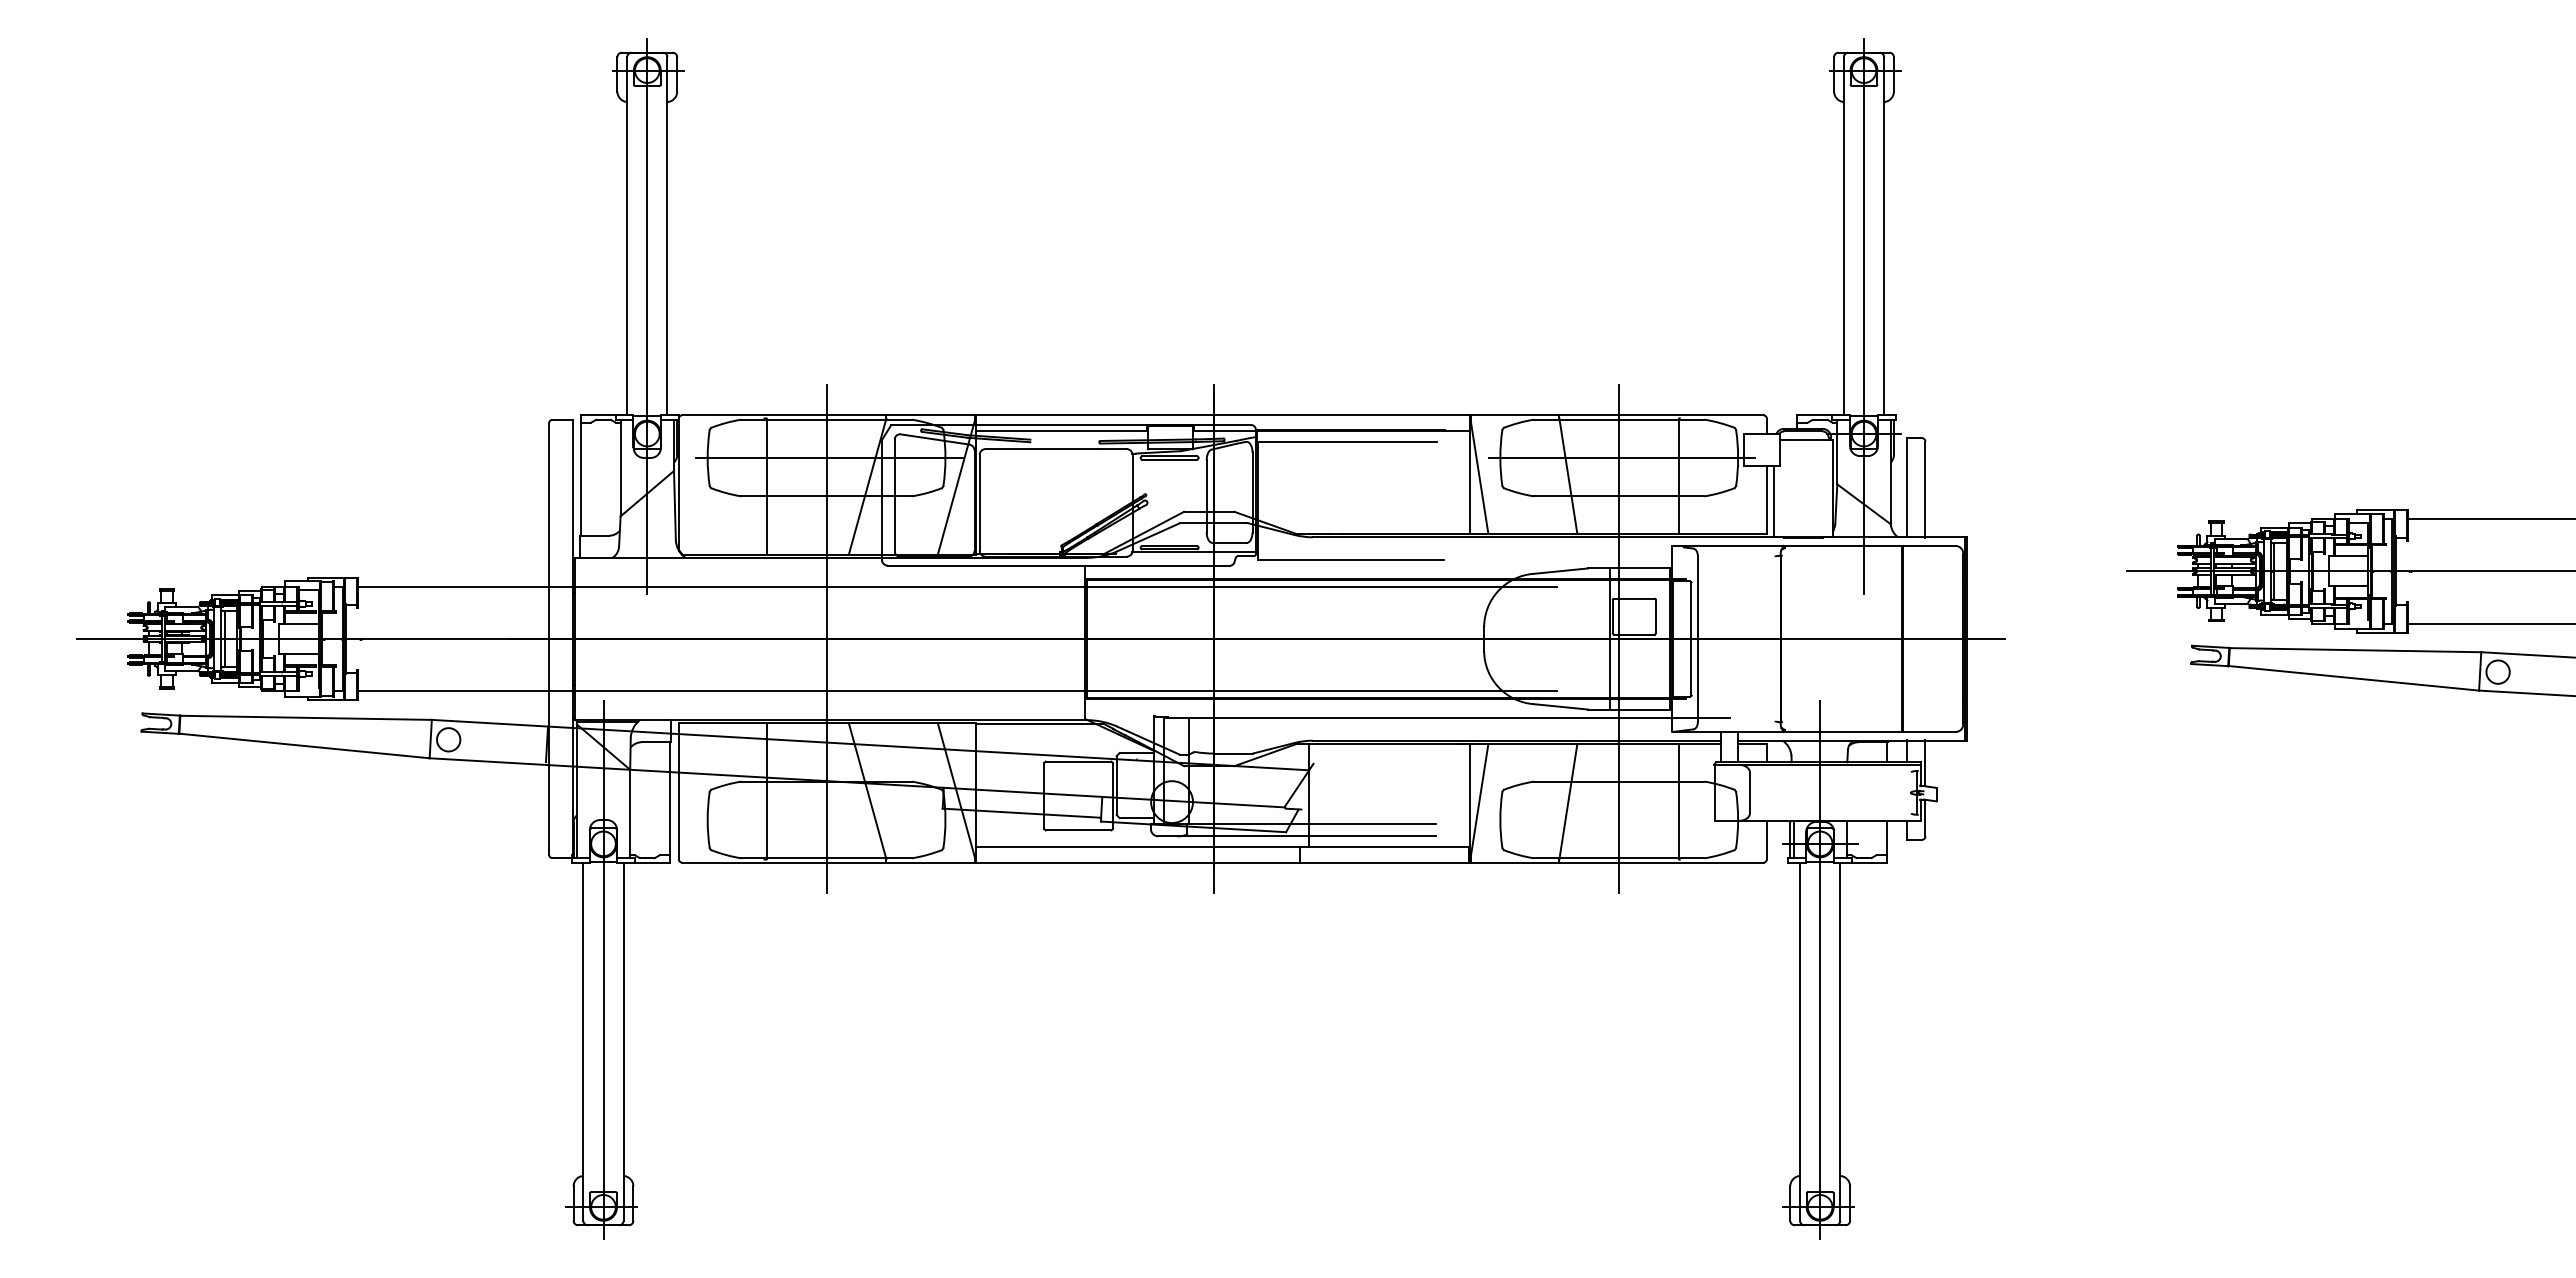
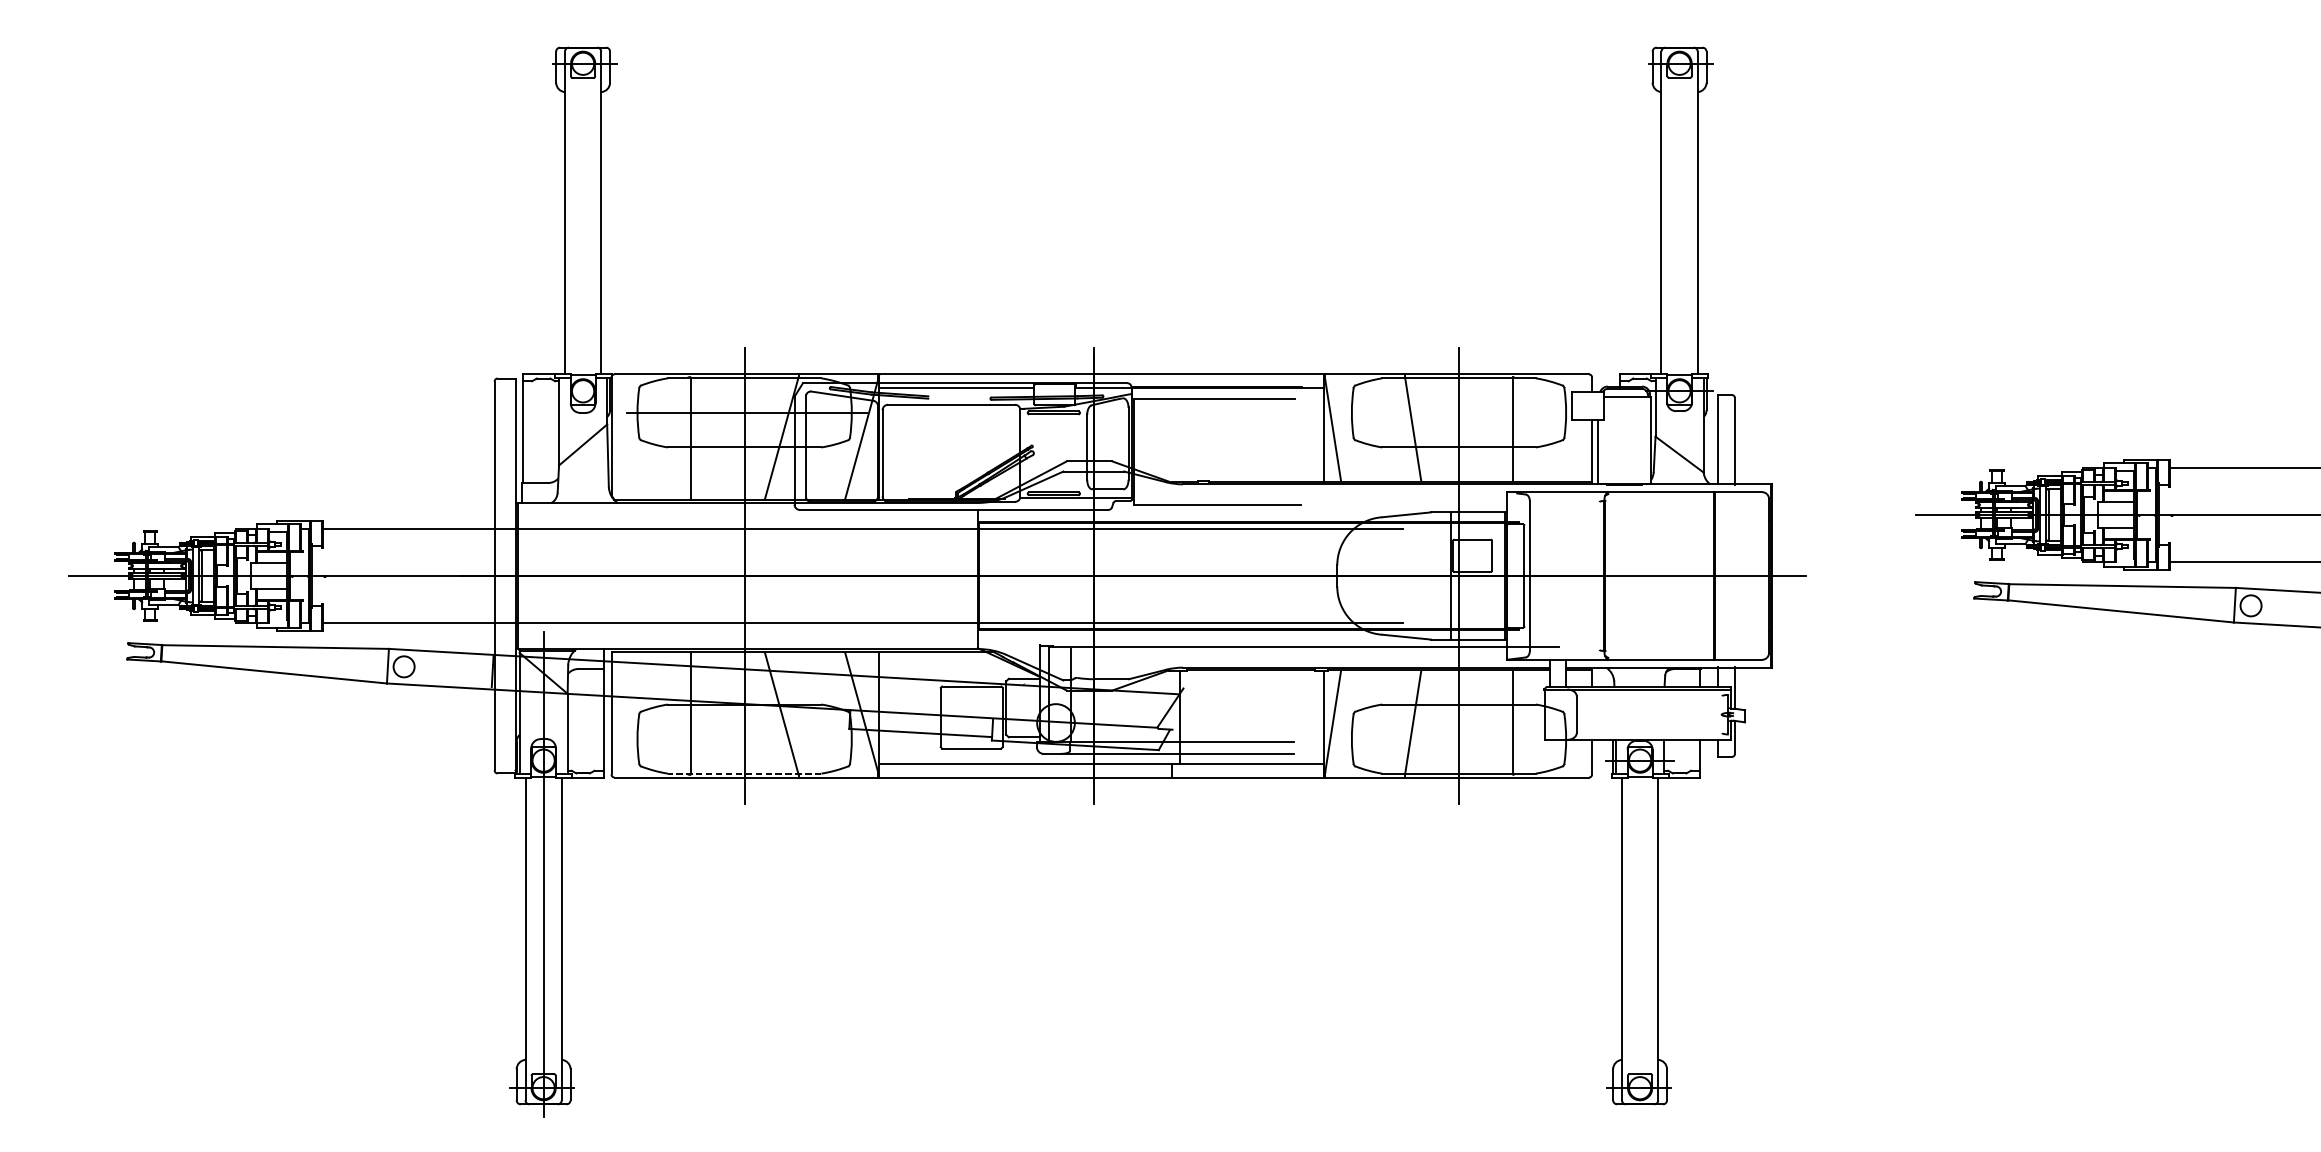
line: (647, 316) -> (583, 285), removed
line: (1864, 316) -> (1680, 285), removed
line: (1621, 458) -> (1461, 413), removed
line: (826, 858) -> (744, 773), solid -> dashed
line: (1820, 969) -> (1640, 873), removed

